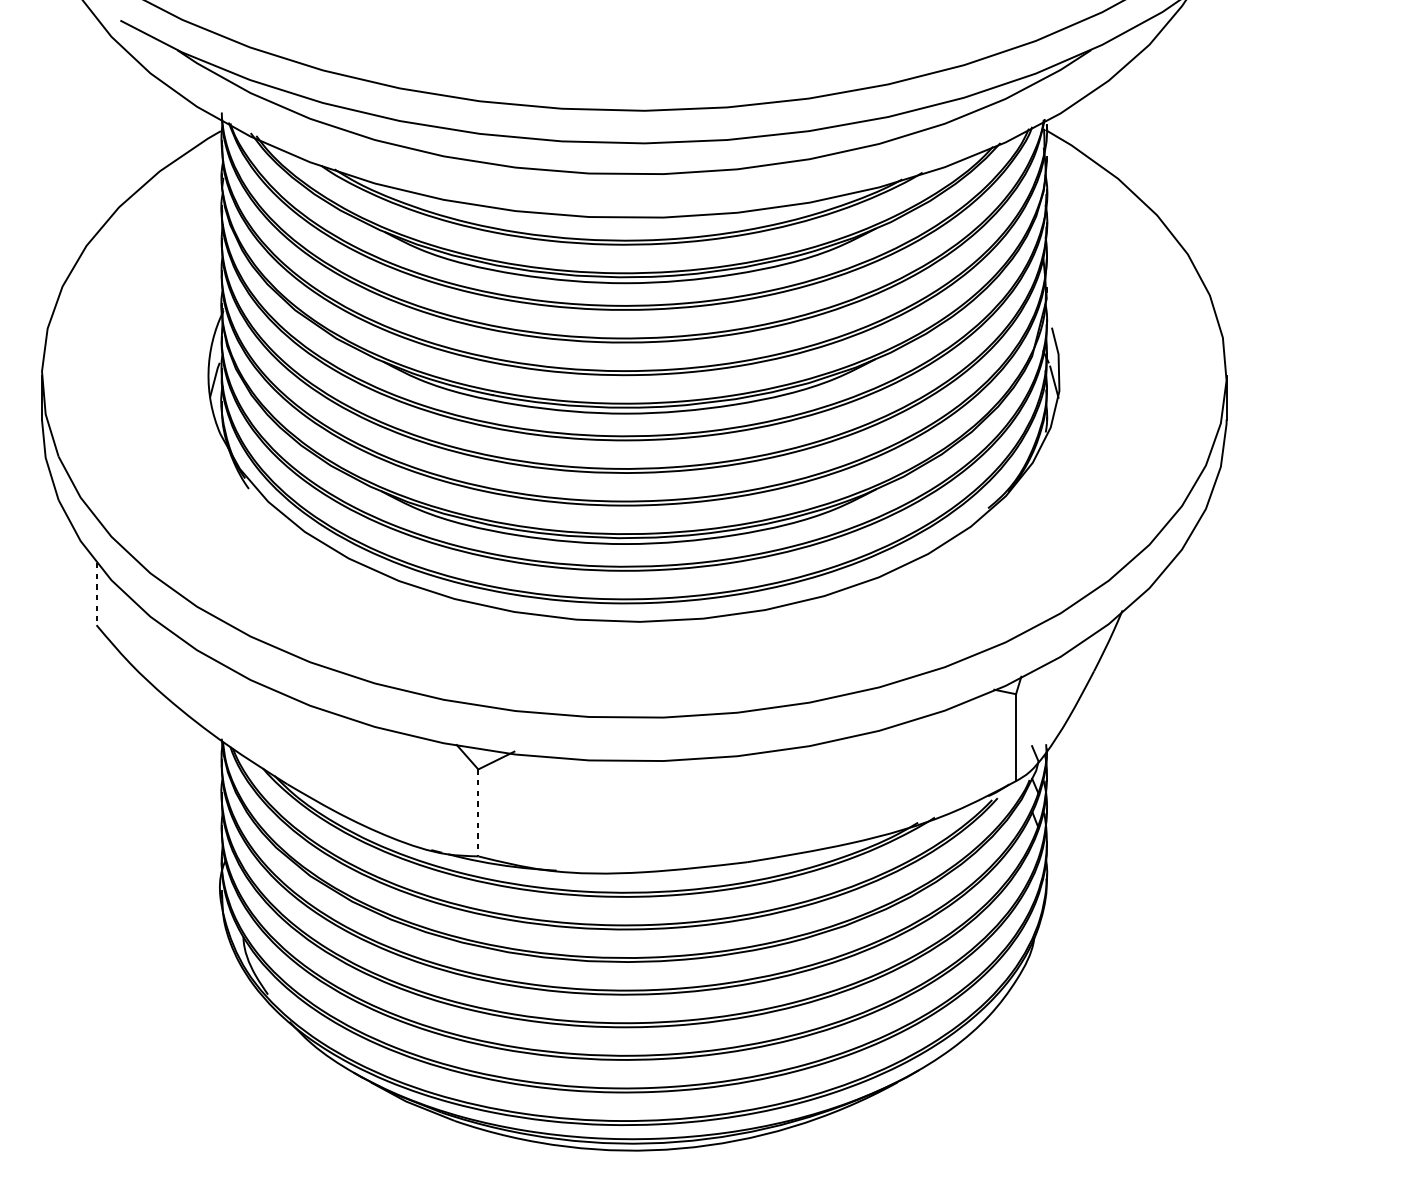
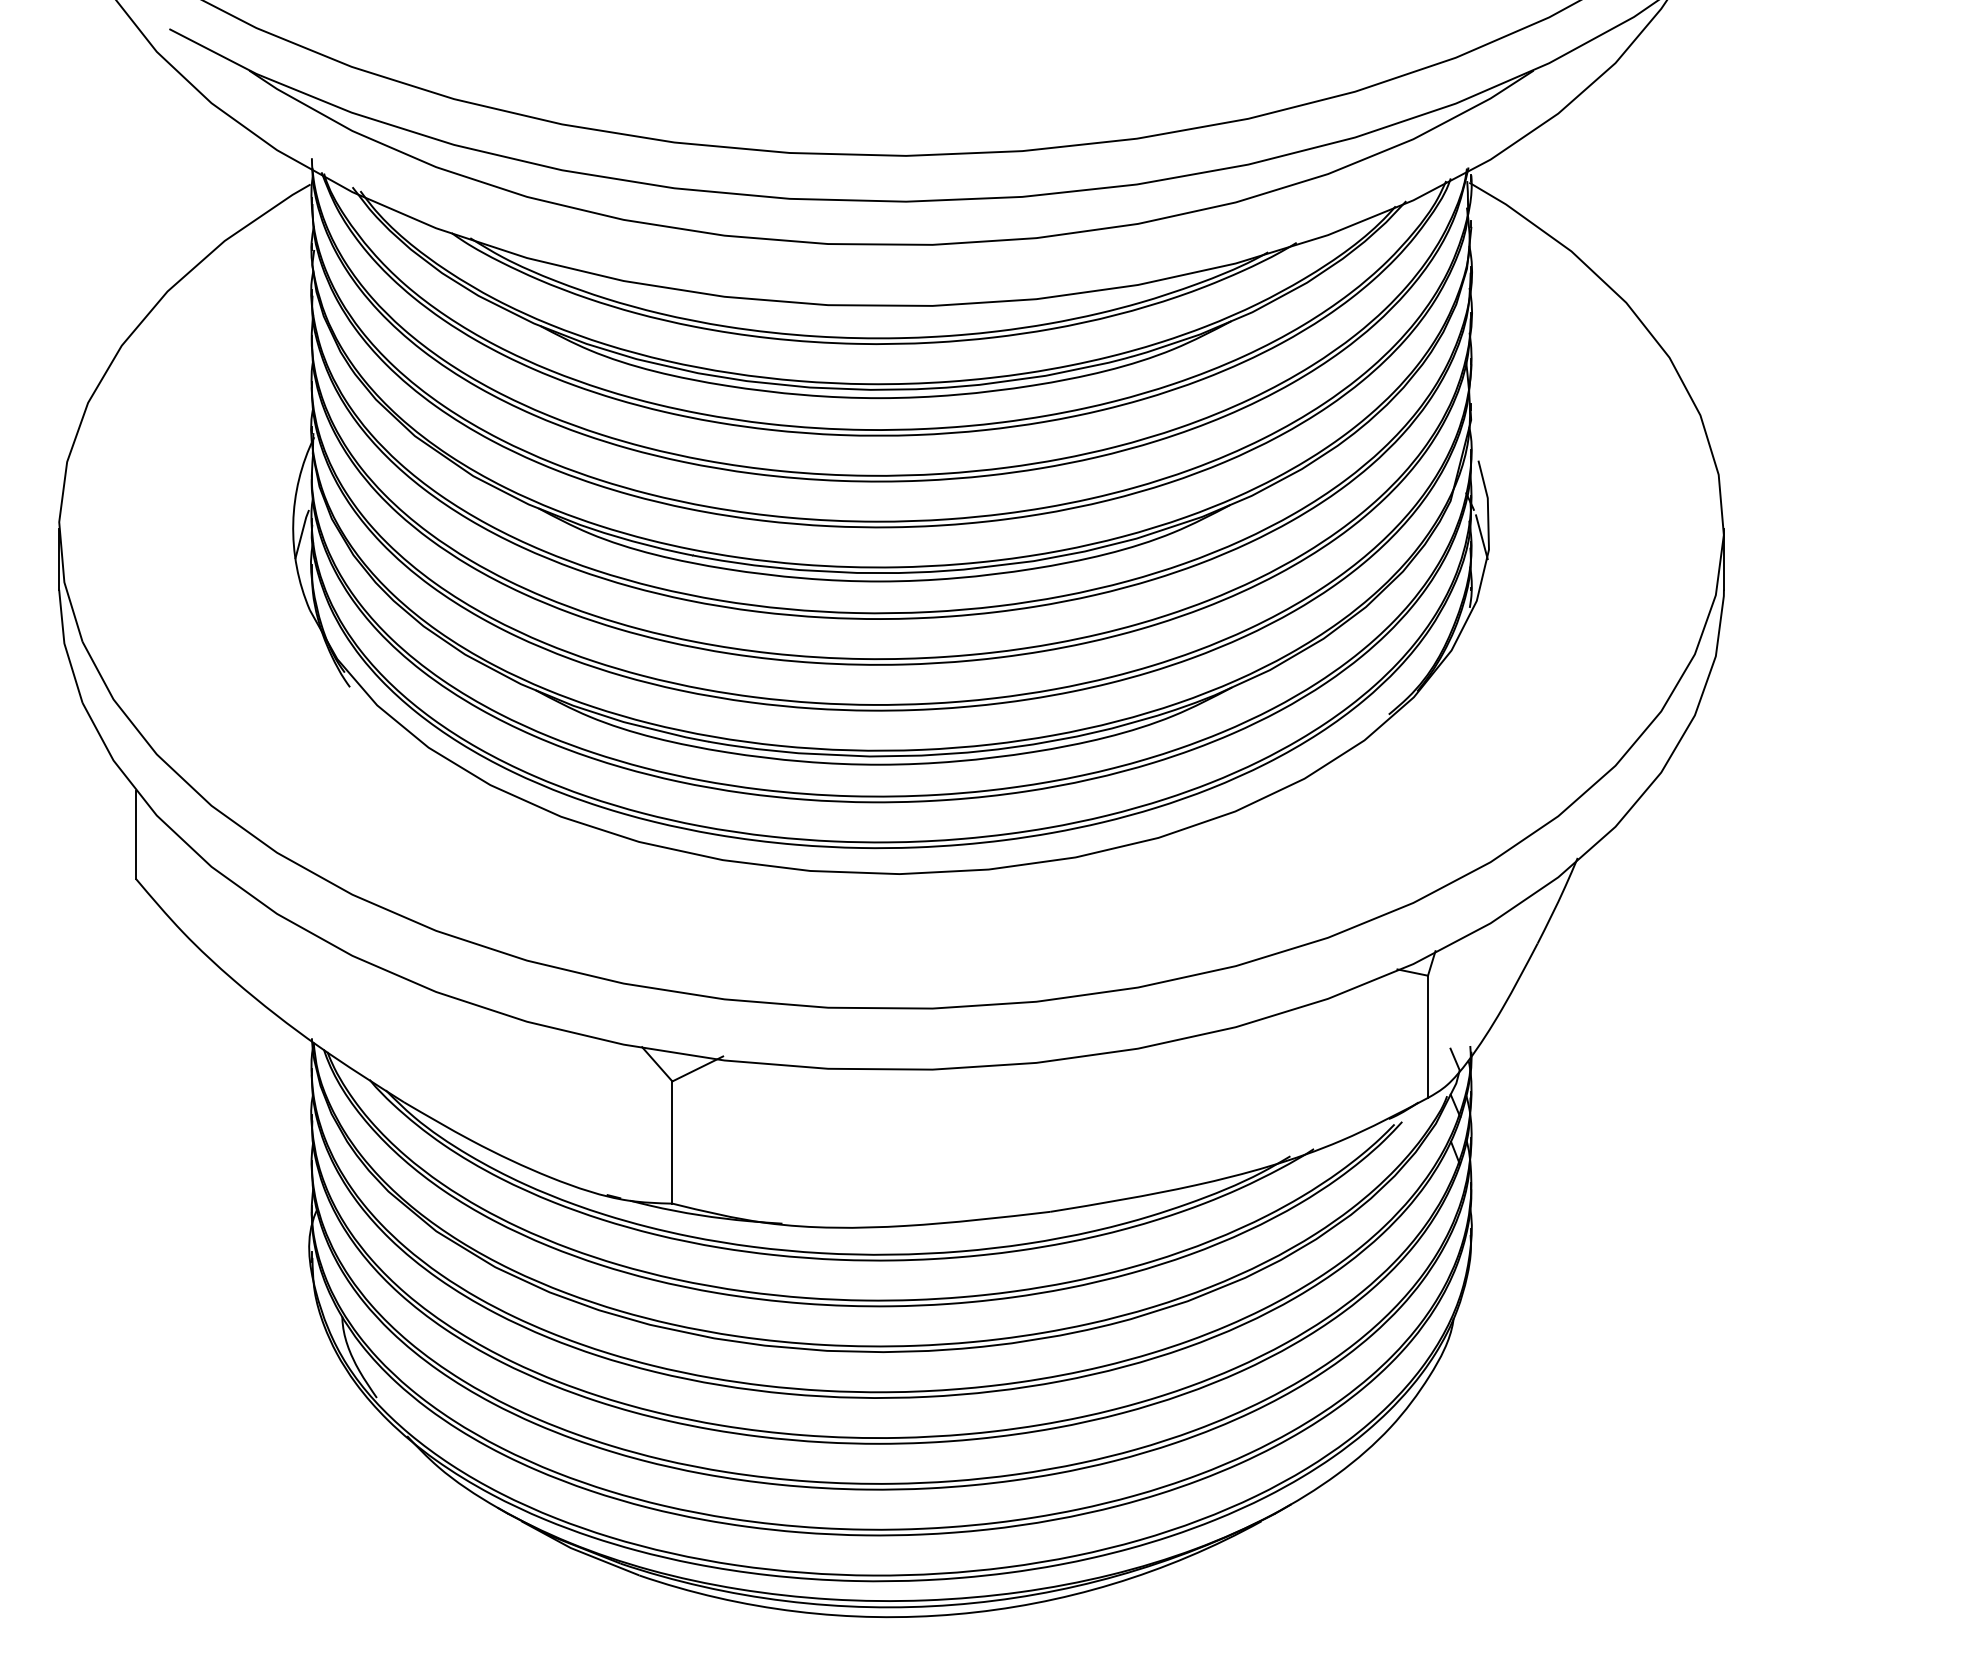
line: (96, 593) -> (135, 834), dashed -> solid
line: (478, 813) -> (672, 1143), dashed -> solid

